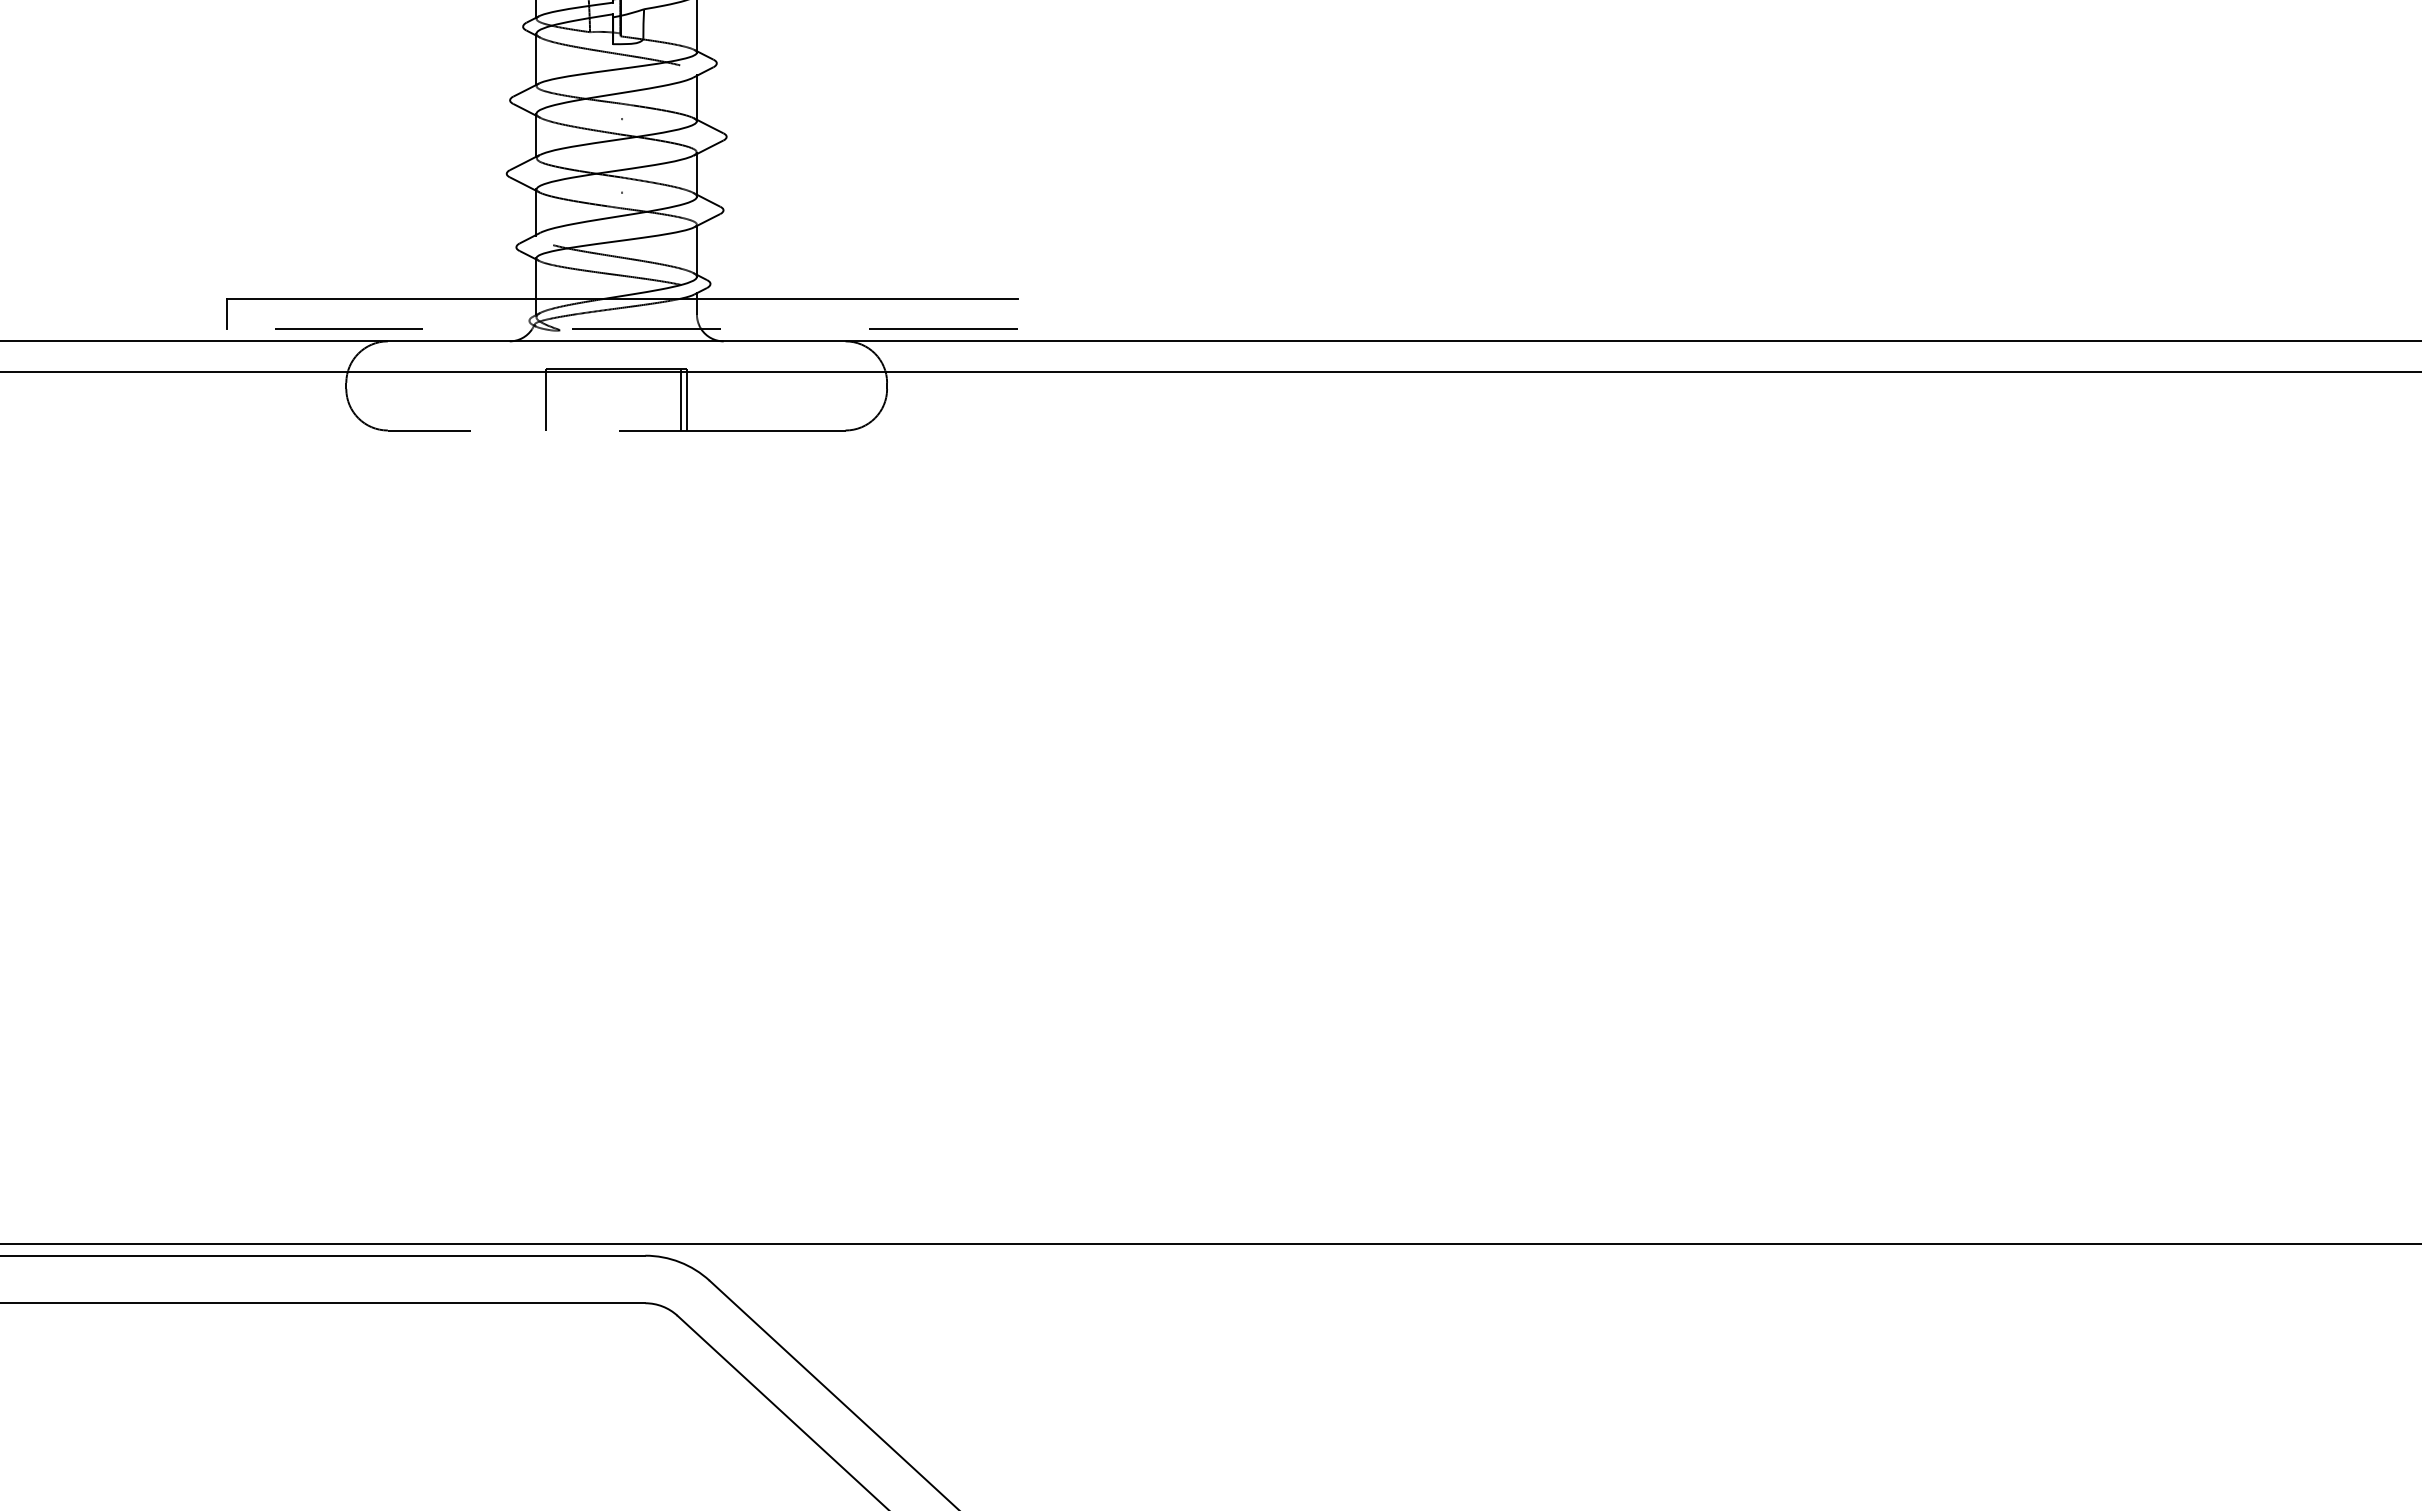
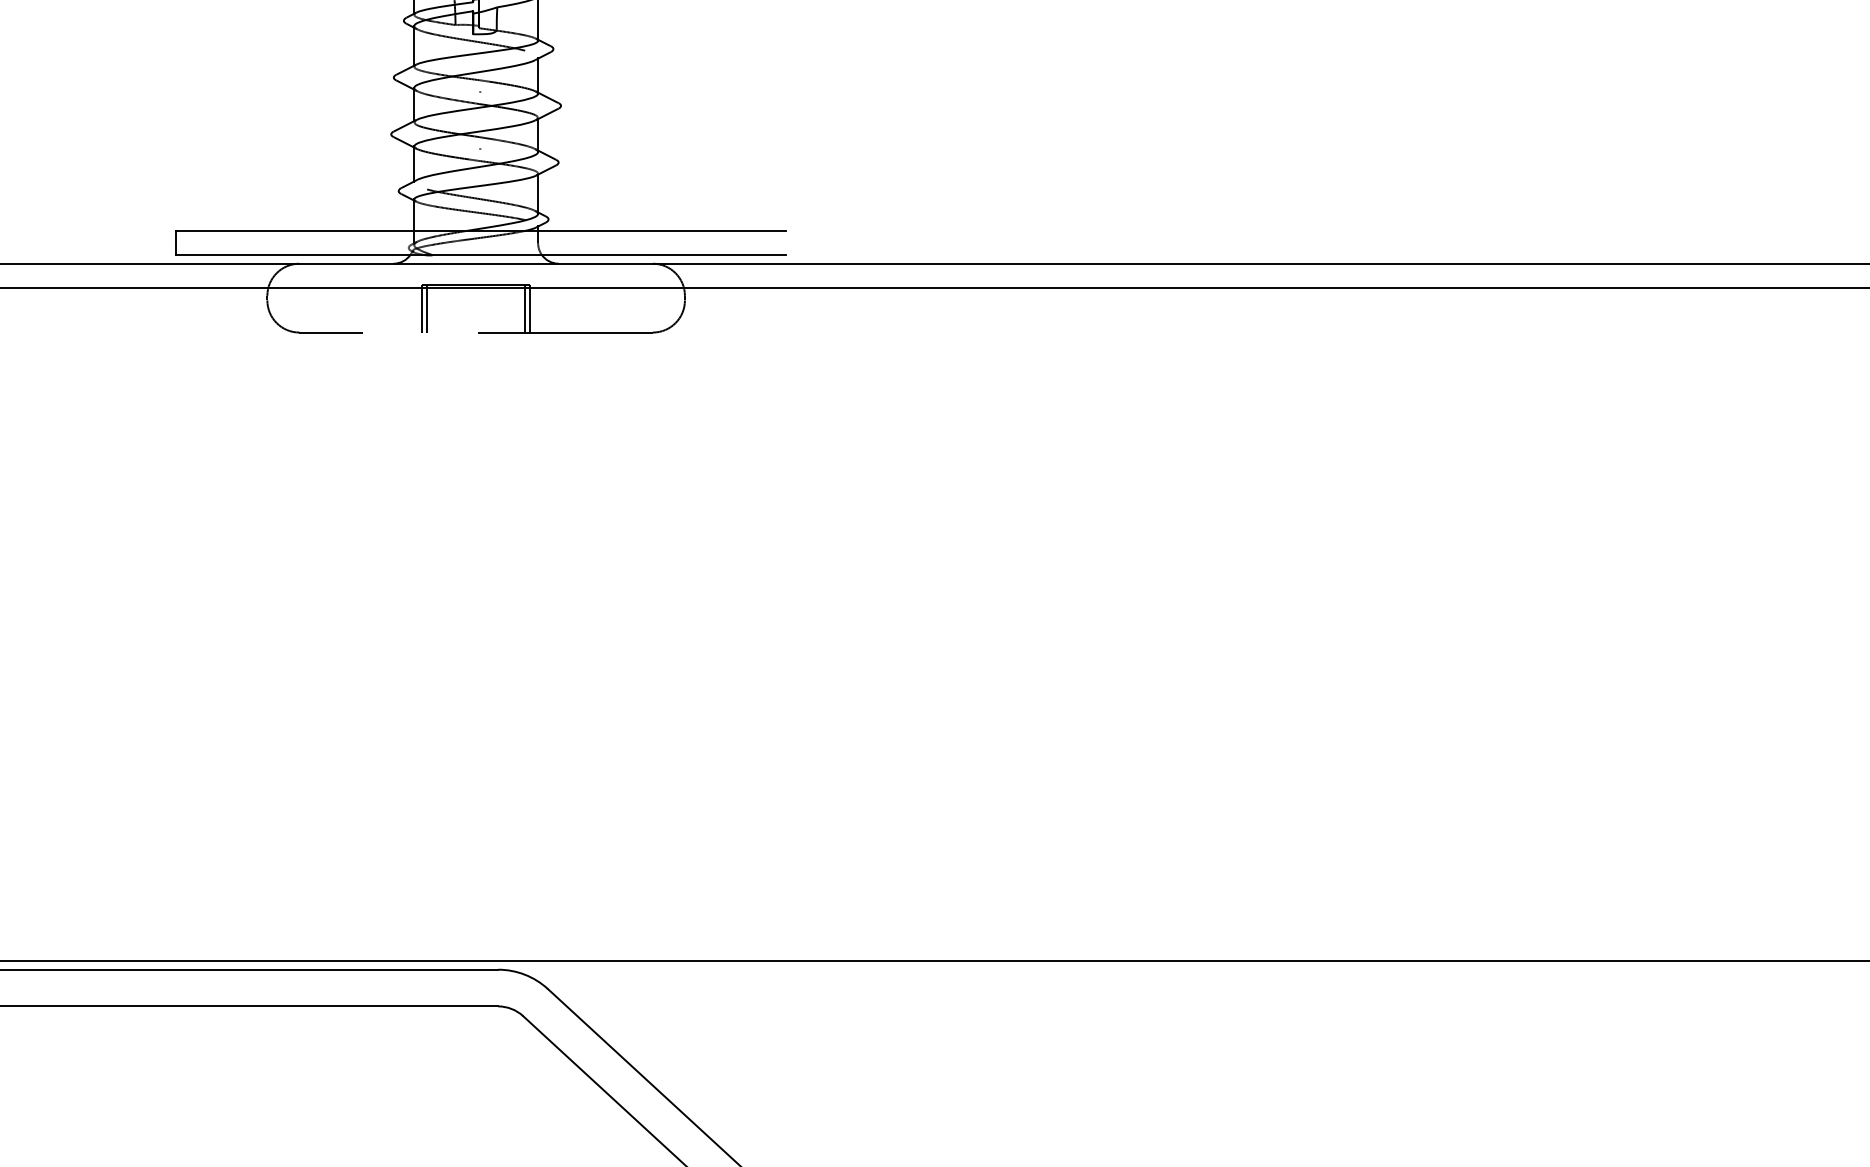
line: (622, 329) -> (480, 254), dashed -> solid
line: (552, 399) -> (426, 308), added

